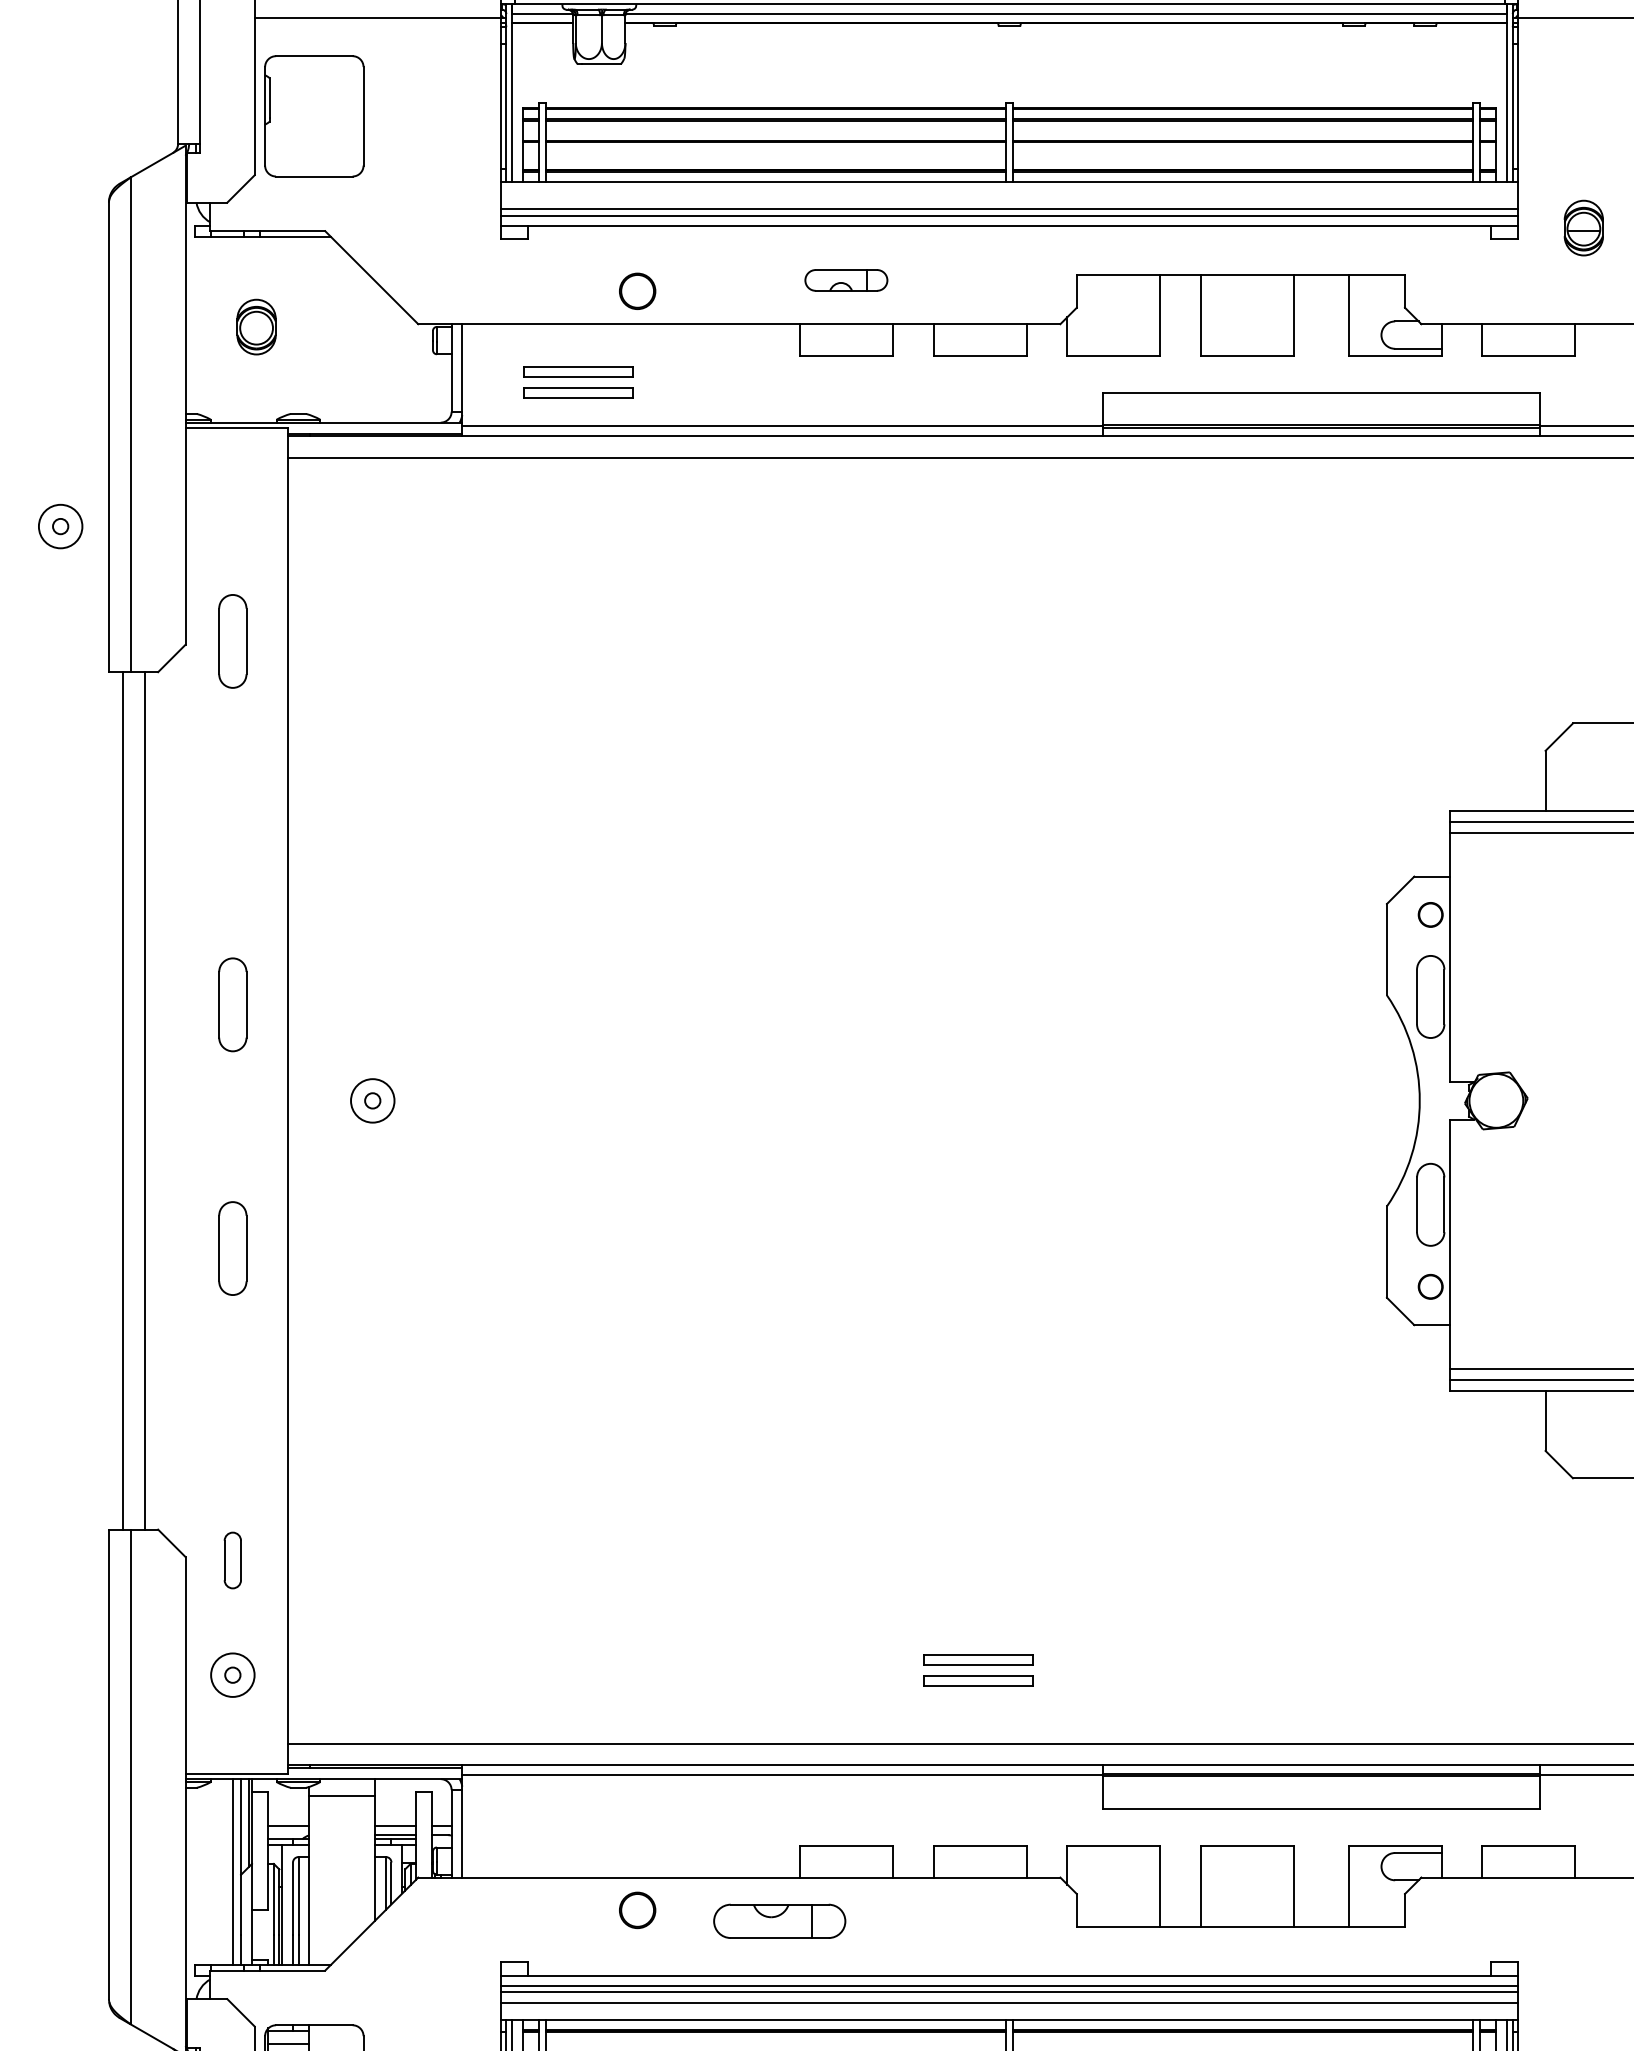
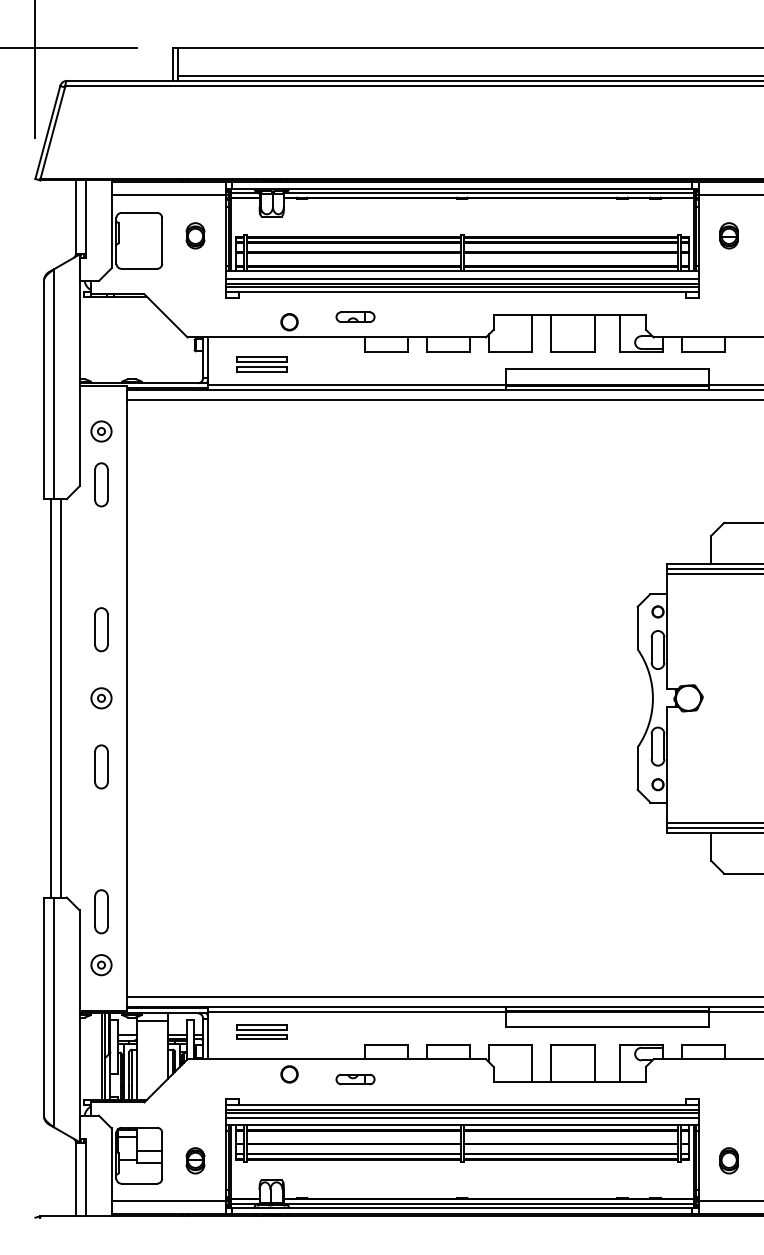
line: (1009, 199) -> (462, 279), added
part: (1582, 227) -> (728, 235), moved
part: (846, 279) -> (355, 316), moved
part: (256, 326) -> (195, 235), moved
part: (60, 526) -> (101, 431), moved
part: (232, 1004) -> (101, 629), moved
part: (372, 1101) -> (101, 698), moved
part: (232, 1559) -> (101, 911), size x1.67
part: (977, 1669) -> (261, 1031), moved
part: (779, 1921) -> (355, 1079), size x0.62

